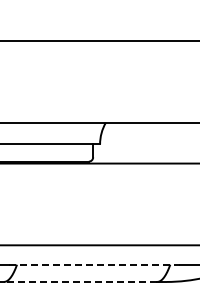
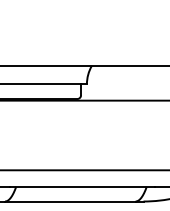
line: (94, 264) -> (82, 186), dashed -> solid
line: (80, 281) -> (70, 201), dashed -> solid

